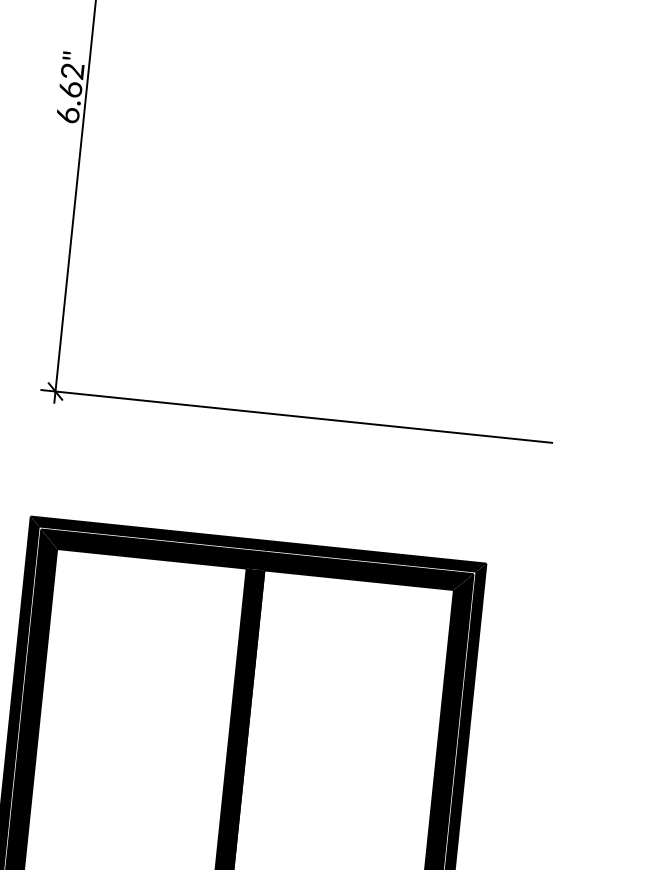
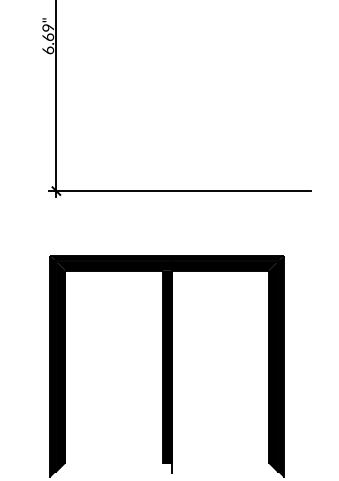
text: (73, 70) -> (48, 27), 6.62" -> 6.69"

